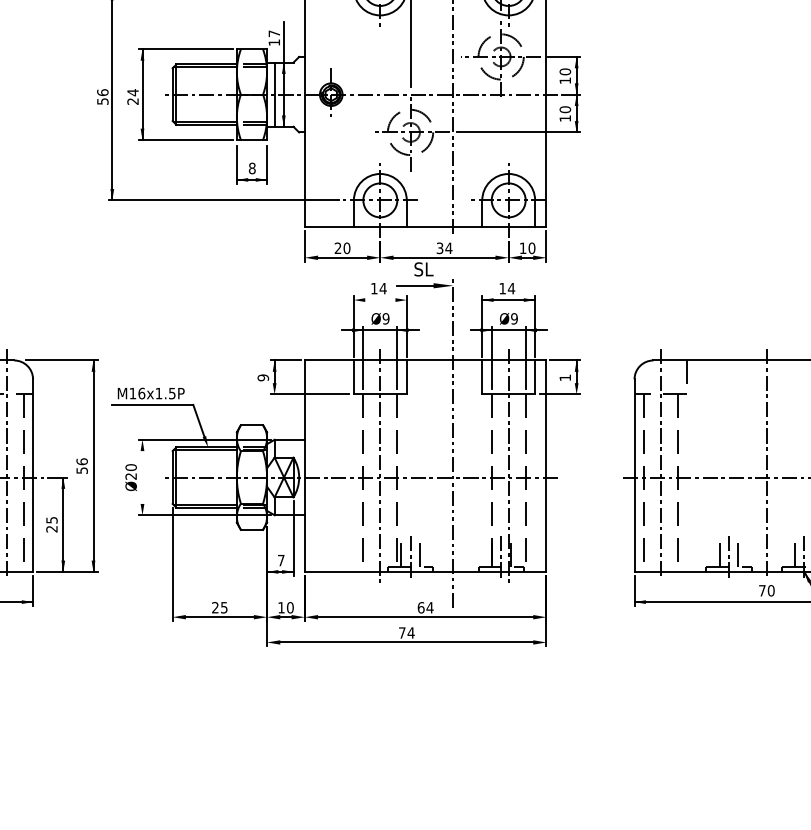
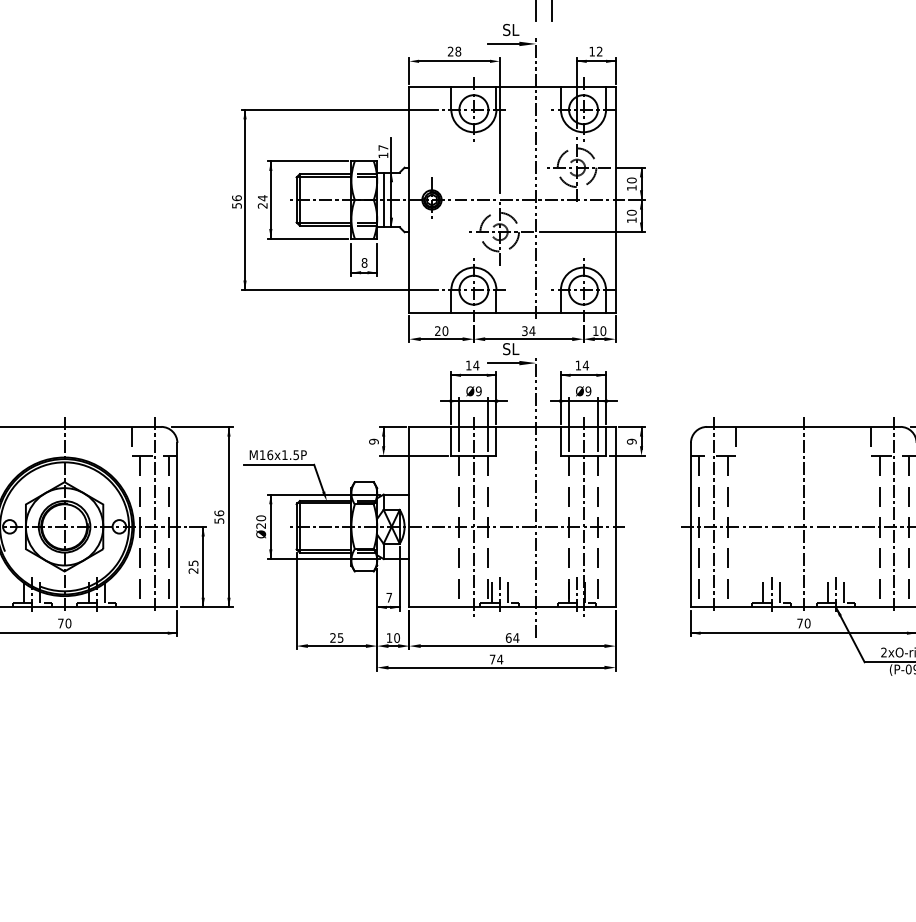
line: (379, 300) -> (473, 375), added
text: (564, 377) -> (631, 441), 1 -> 9
line: (142, 477) -> (270, 526), added

